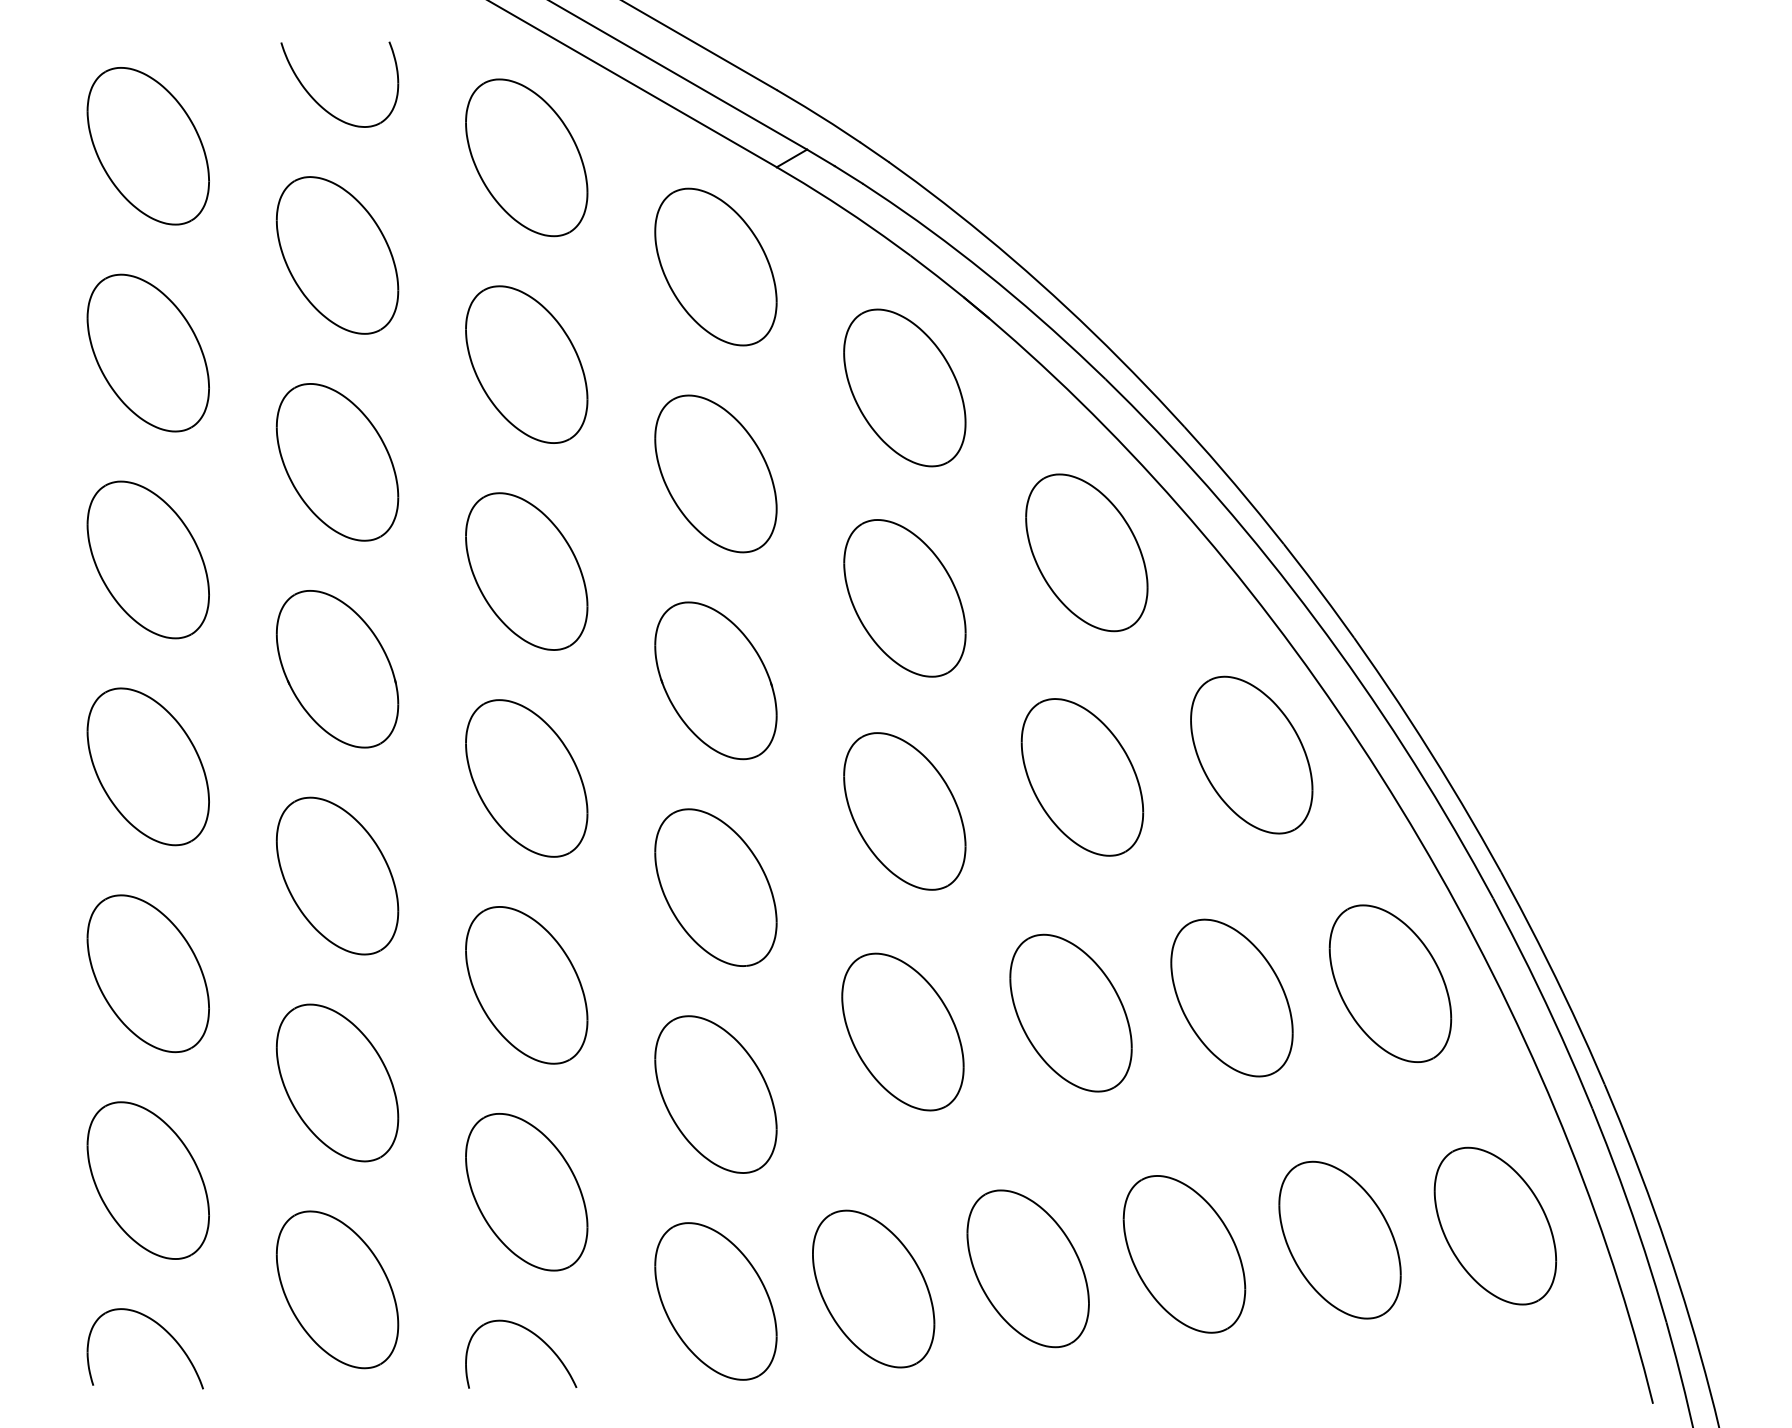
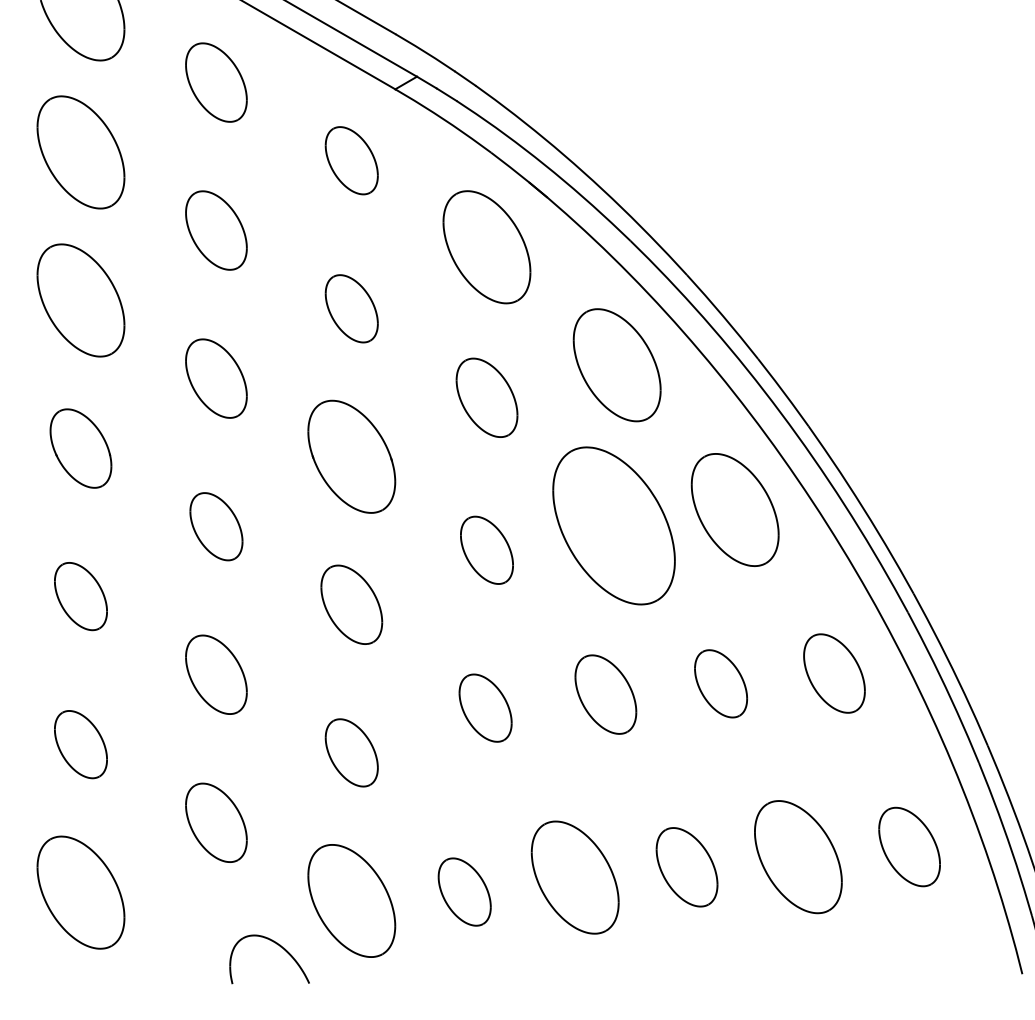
part: (526, 157) -> (216, 82), size x0.7
part: (715, 266) -> (351, 160), size x0.6
part: (526, 364) -> (216, 230), size x0.7
part: (715, 473) -> (351, 308), size x0.6
part: (526, 571) -> (216, 378), size x0.7
part: (904, 598) -> (486, 397), size x0.7
part: (337, 669) -> (80, 448), size x0.7
part: (1082, 777) -> (614, 526), size x1.4
part: (526, 778) -> (216, 526), size x0.6
part: (904, 811) -> (486, 550), size x0.6
part: (337, 875) -> (80, 596), size x0.6
part: (715, 887) -> (351, 604), size x0.7
part: (1390, 983) -> (834, 673), size x0.7
part: (526, 985) -> (216, 674), size x0.7
part: (1231, 997) -> (720, 683), size x0.6
part: (1070, 1012) -> (605, 694), size x0.7
part: (902, 1031) -> (485, 707), size x0.6
part: (337, 1082) -> (80, 744), size x0.6
part: (715, 1094) -> (351, 752), size x0.6
part: (526, 1192) -> (216, 822), size x0.7
part: (1495, 1225) -> (909, 846), size x0.7
part: (1184, 1254) -> (687, 867), size x0.7
part: (873, 1288) -> (464, 891), size x0.6
part: (534, 1335) -> (279, 946), moved

